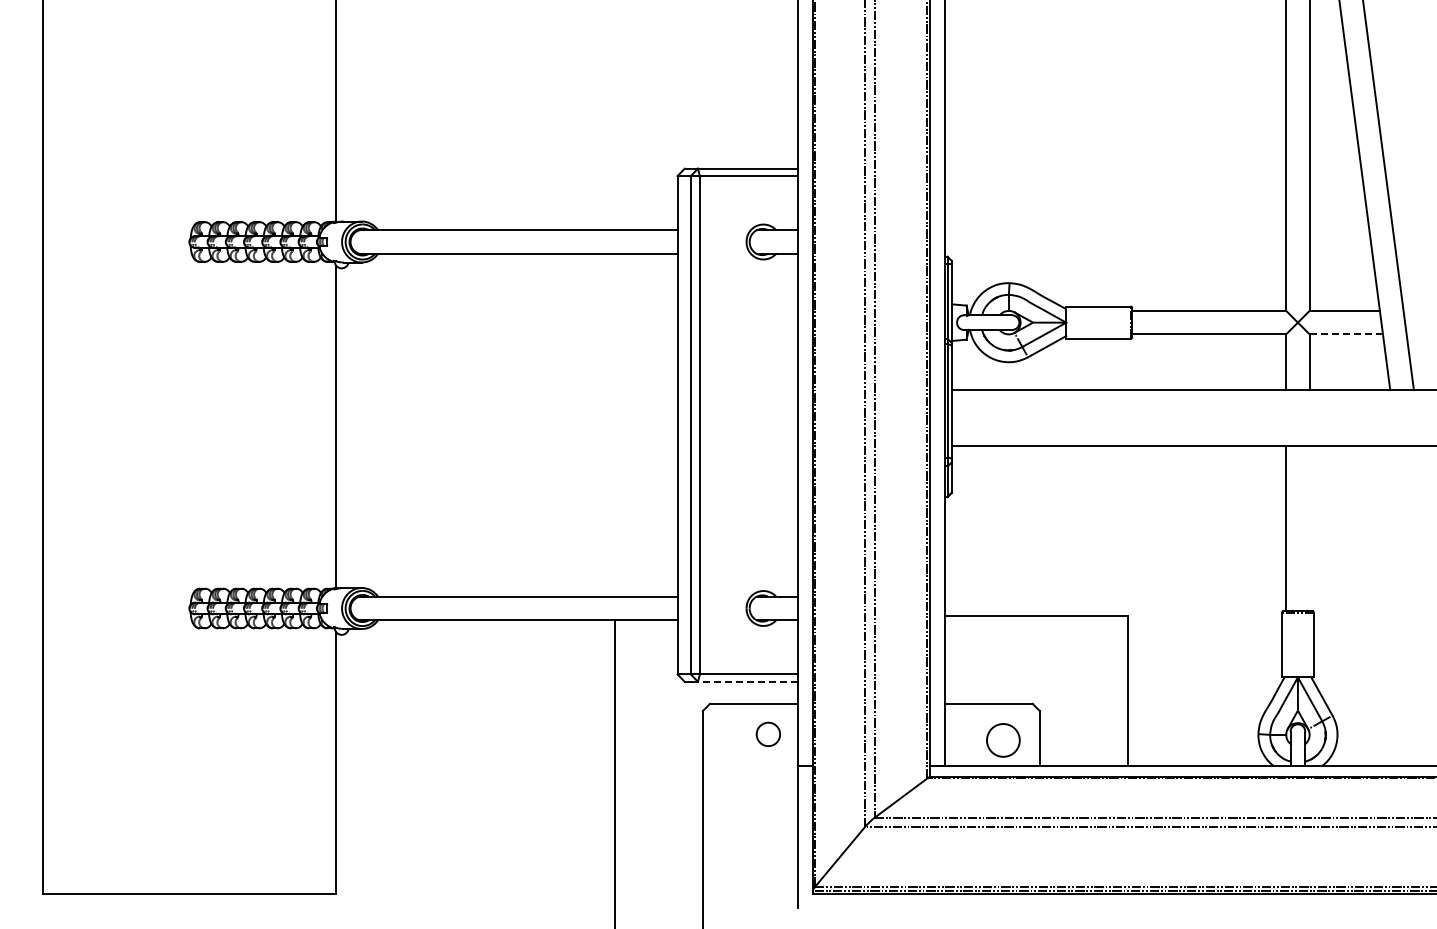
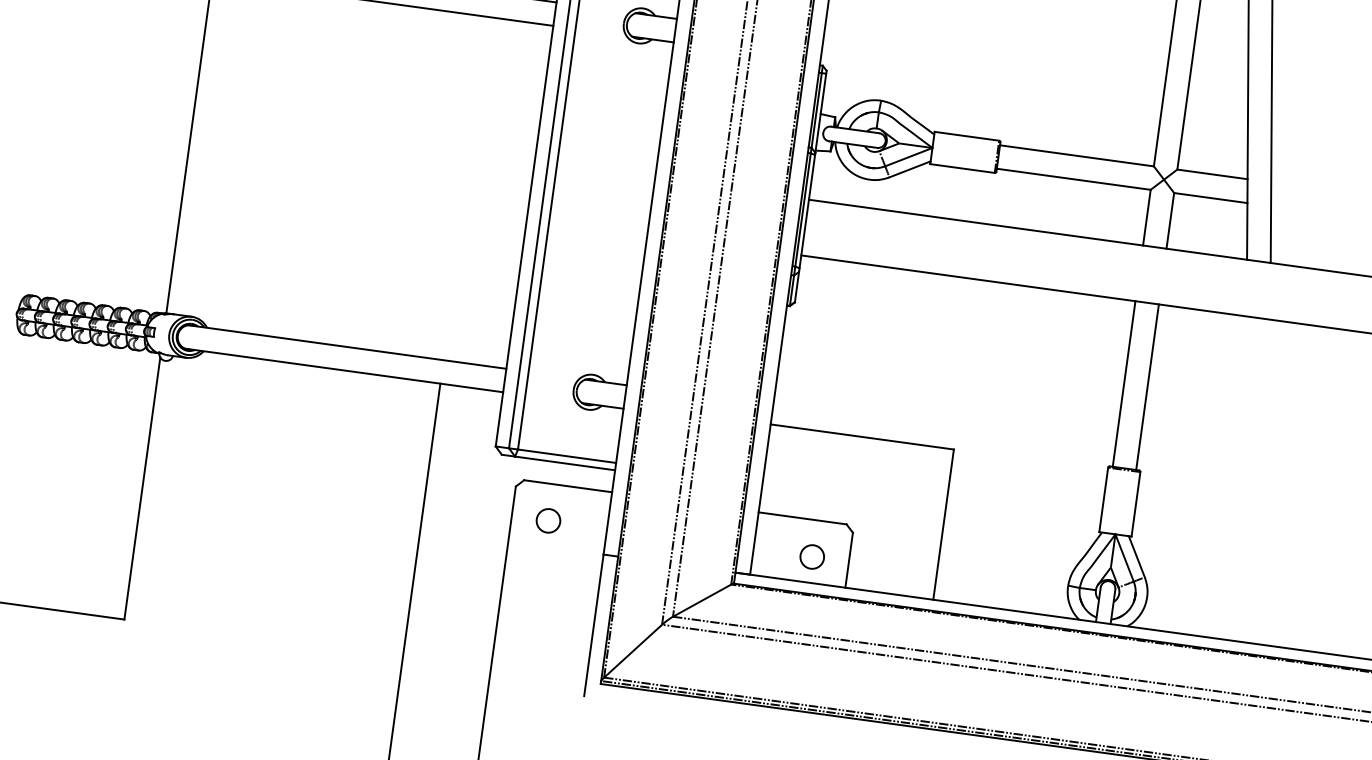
line: (1346, 334) -> (1210, 198), dashed -> solid
line: (1309, 528) -> (1147, 387), added
line: (747, 681) -> (564, 463), dashed -> solid
circle: (767, 734) -> (547, 520), moved
circle: (1002, 740) -> (811, 556), size x0.71

